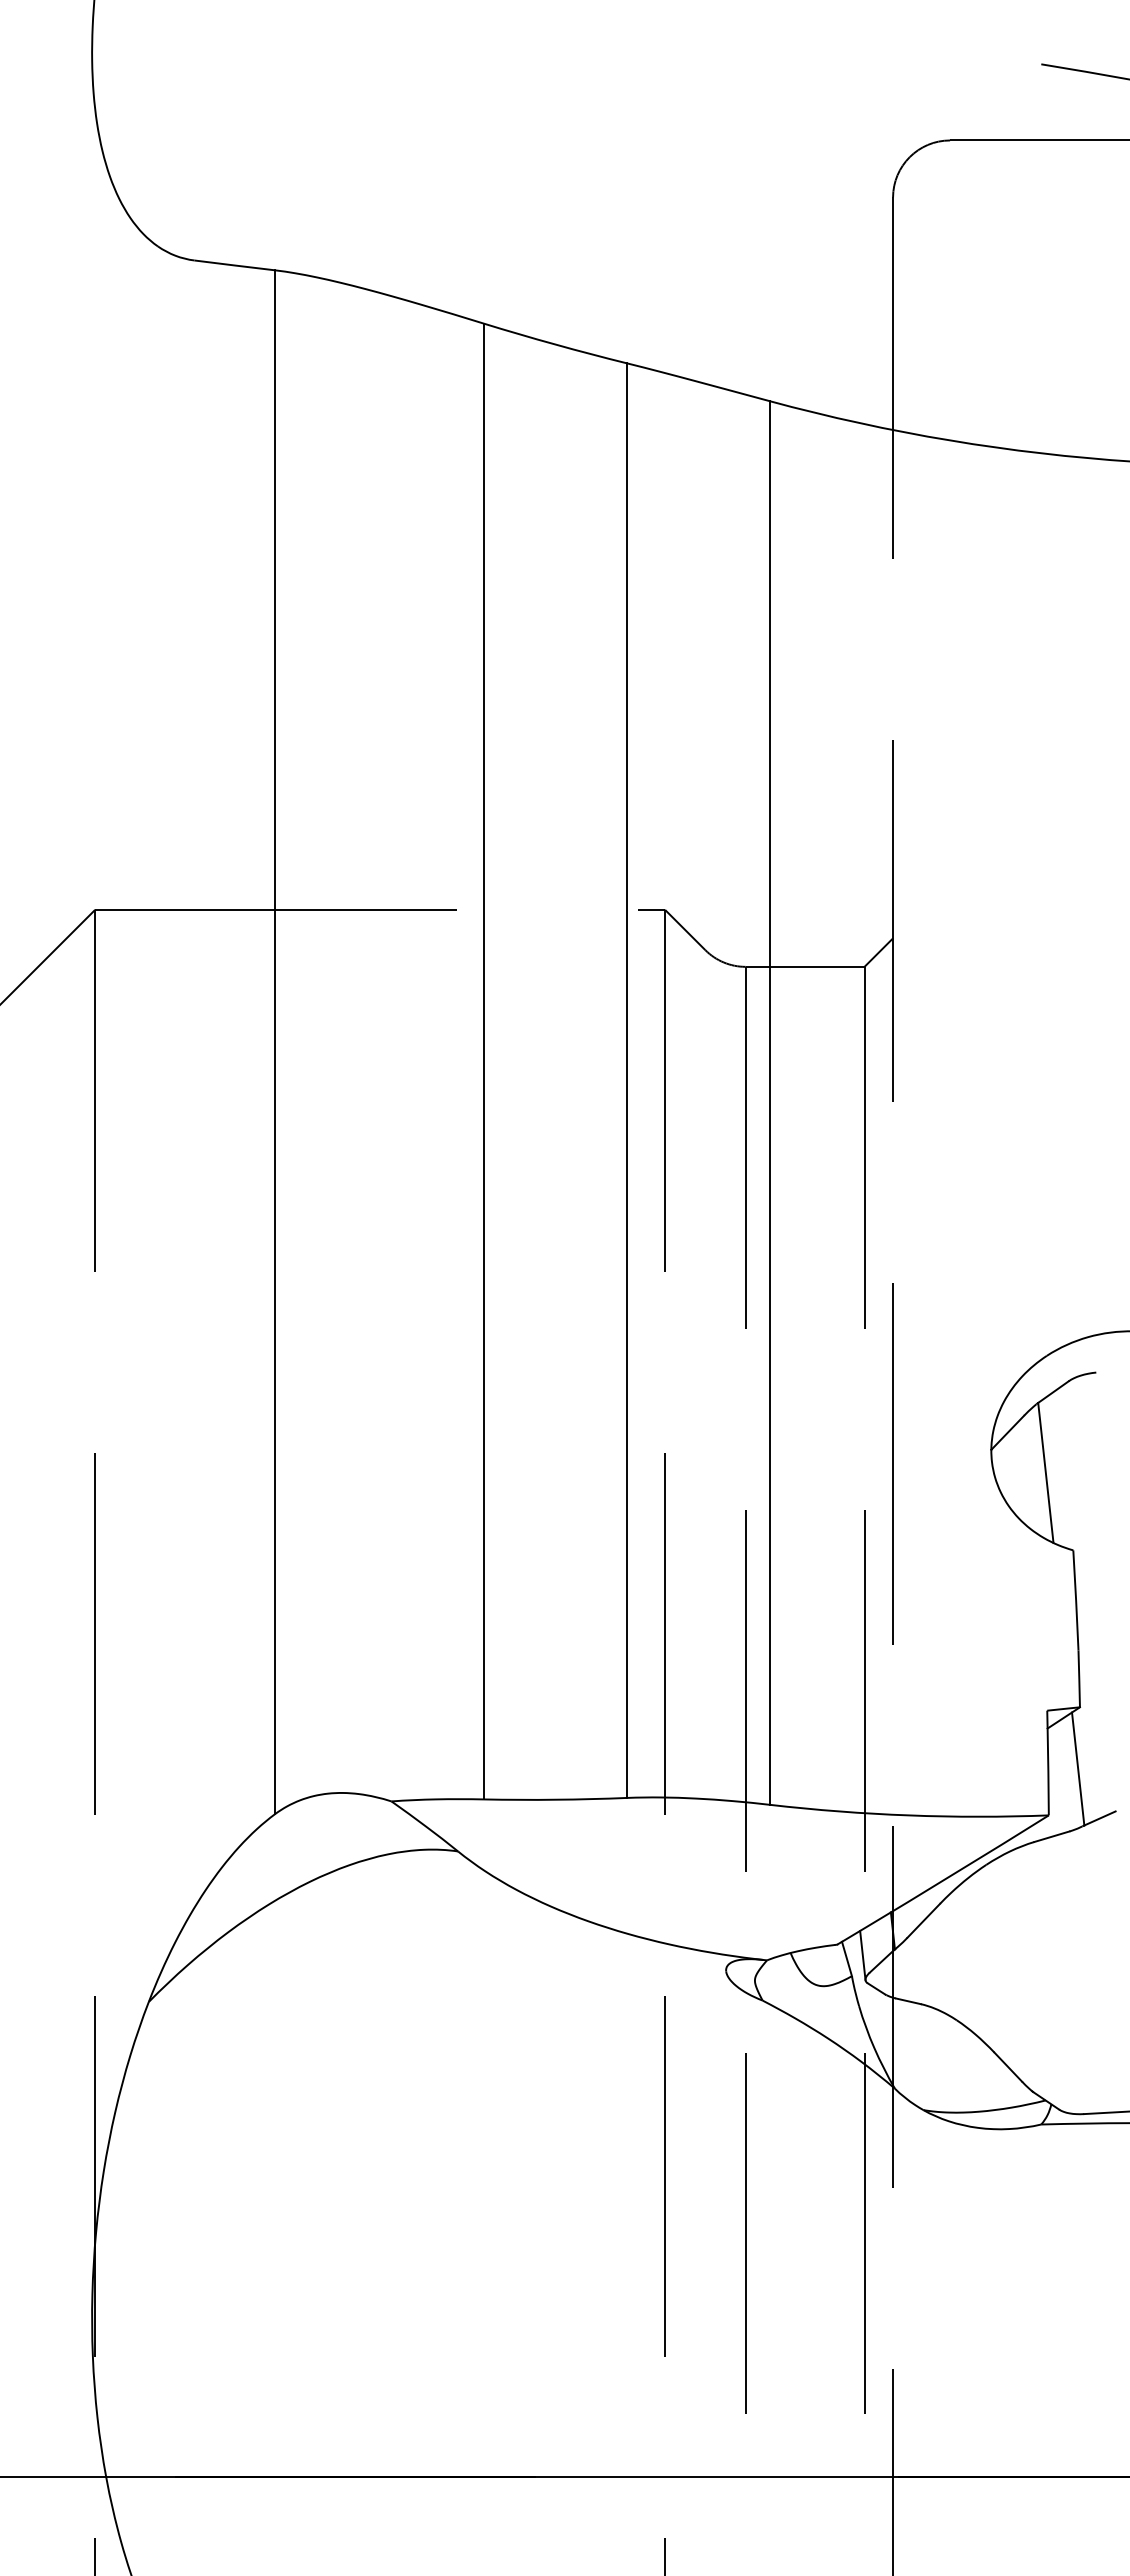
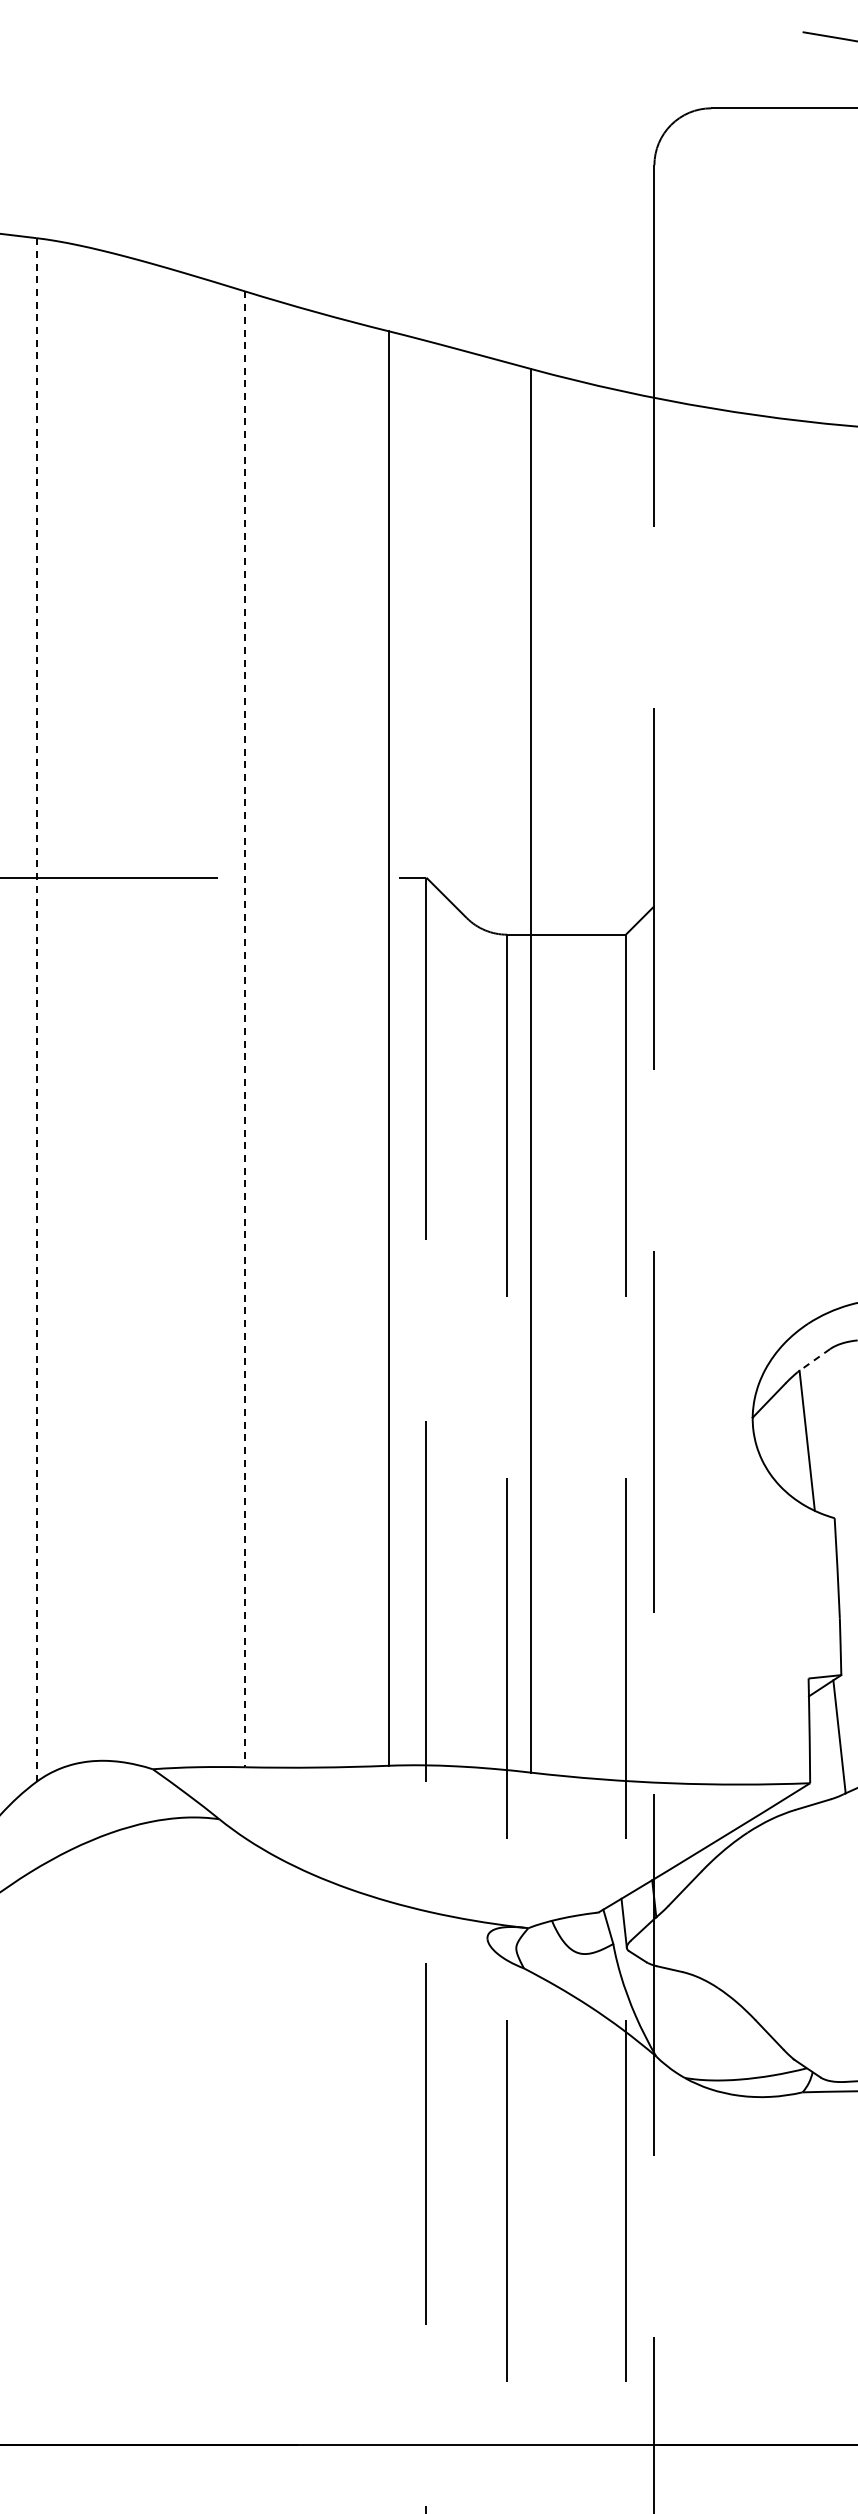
line: (275, 1042) -> (36, 1010), solid -> dashed
line: (483, 1061) -> (244, 1029), solid -> dashed
line: (1053, 1392) -> (814, 1360), solid -> dashed

